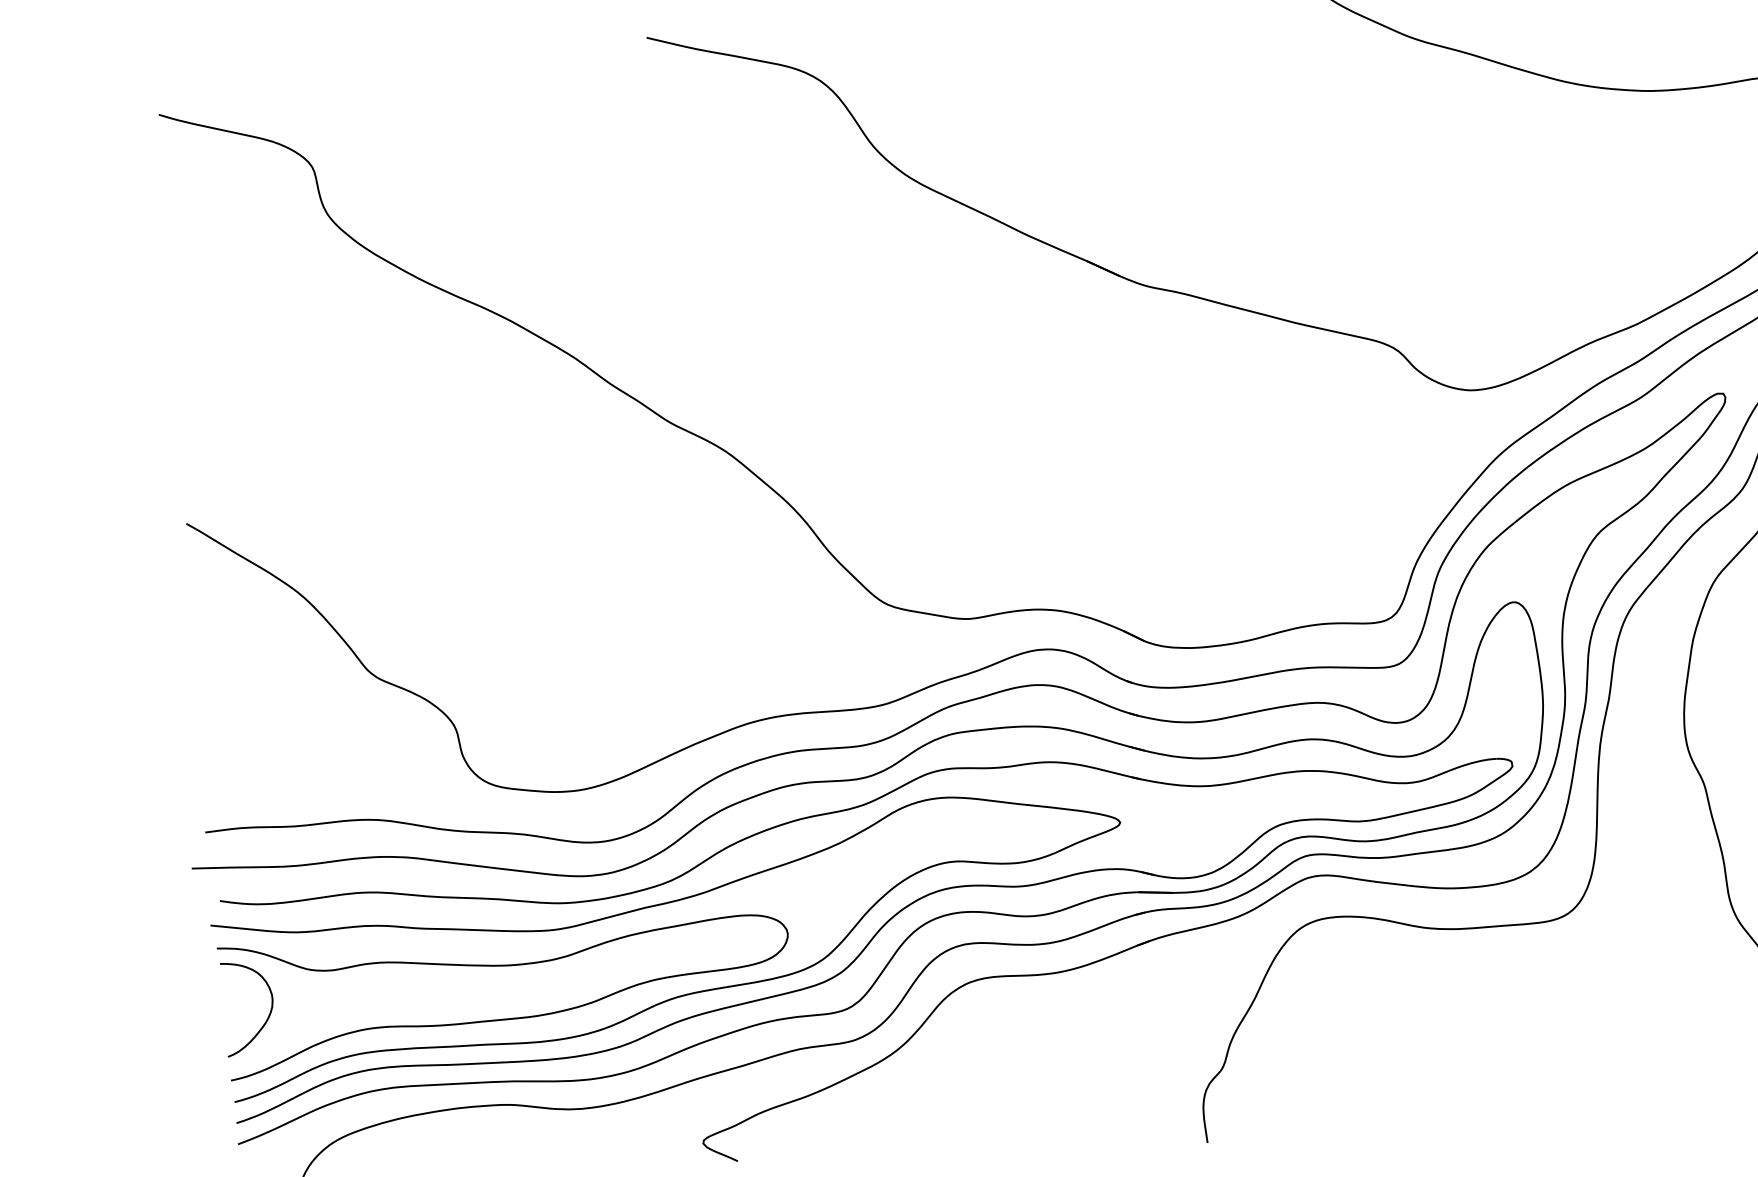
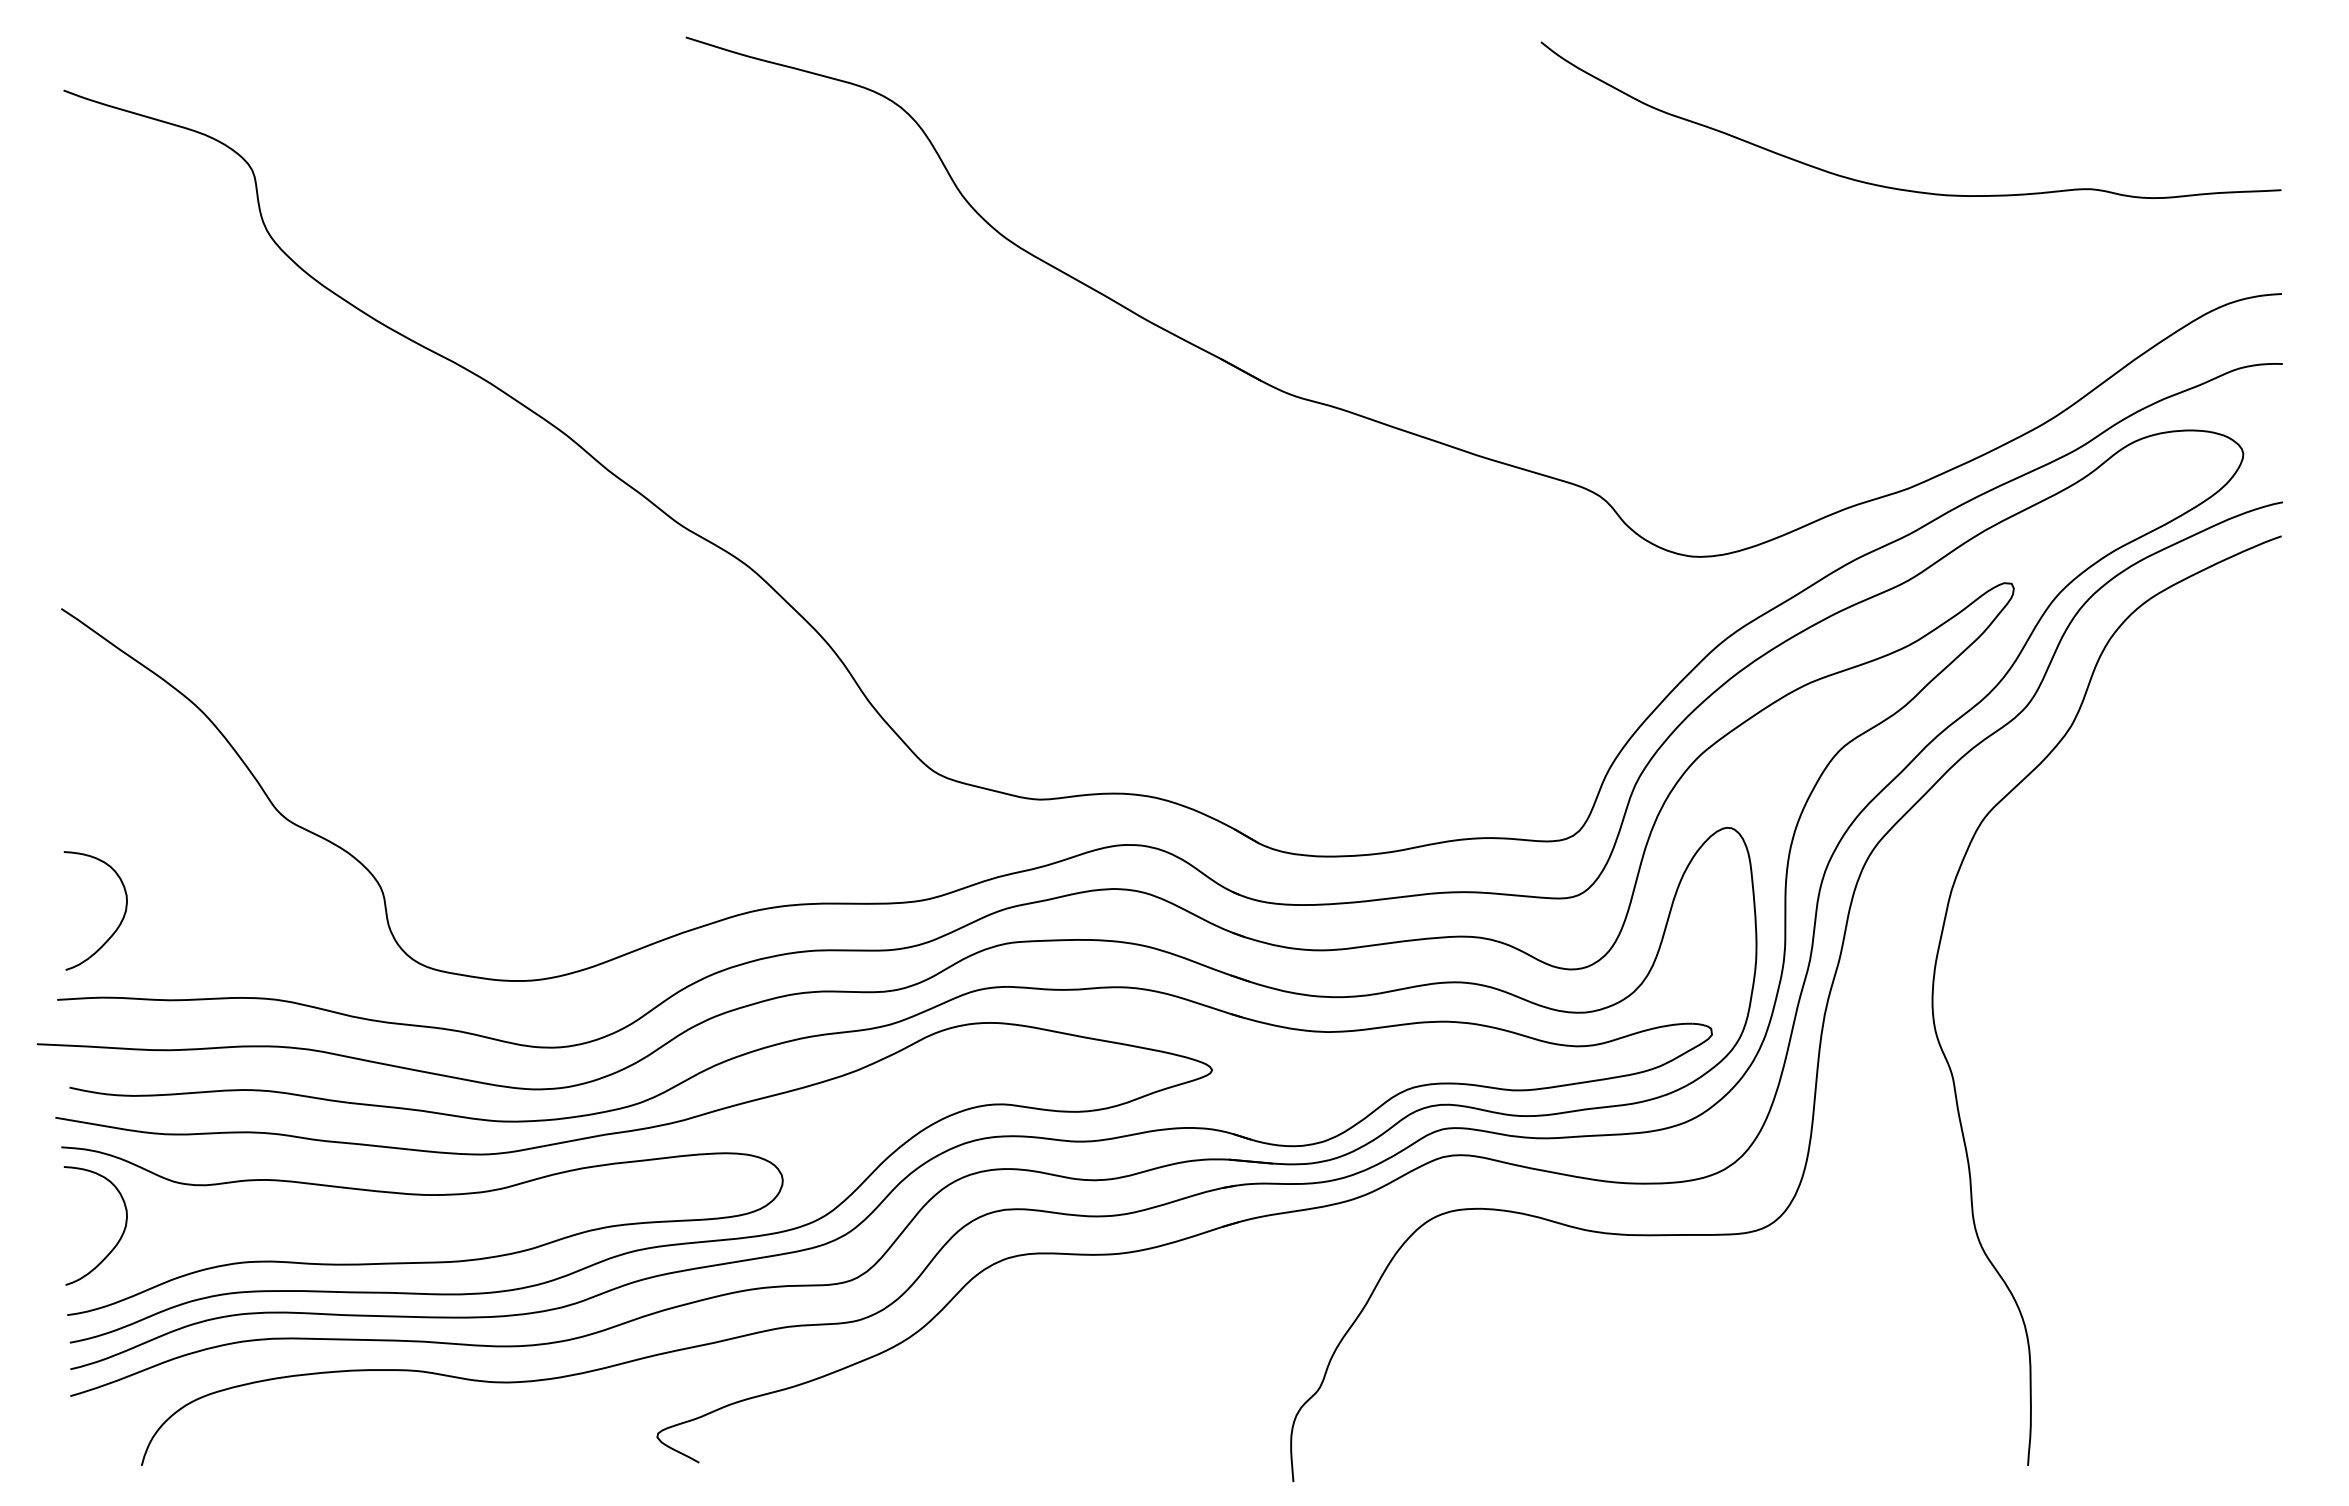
curve: (248, 771) -> (117, 926), added

